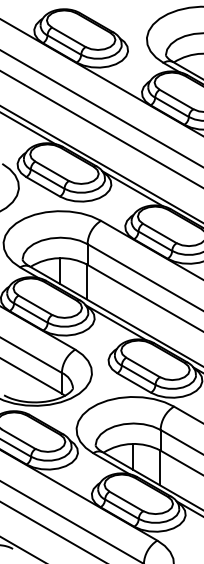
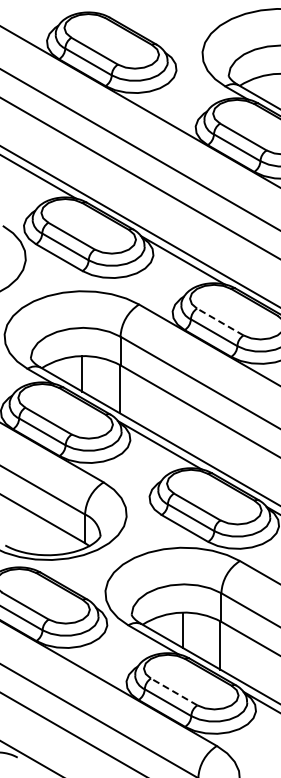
line: (159, 233) -> (220, 322), solid -> dashed
line: (126, 501) -> (174, 691), solid -> dashed

